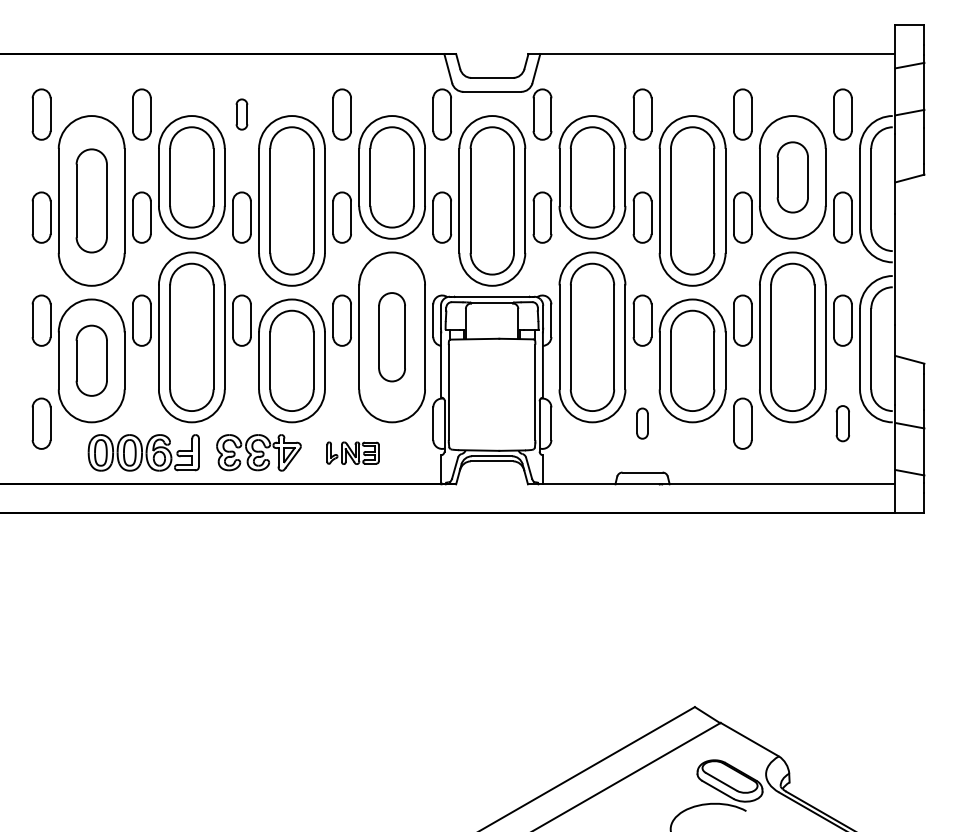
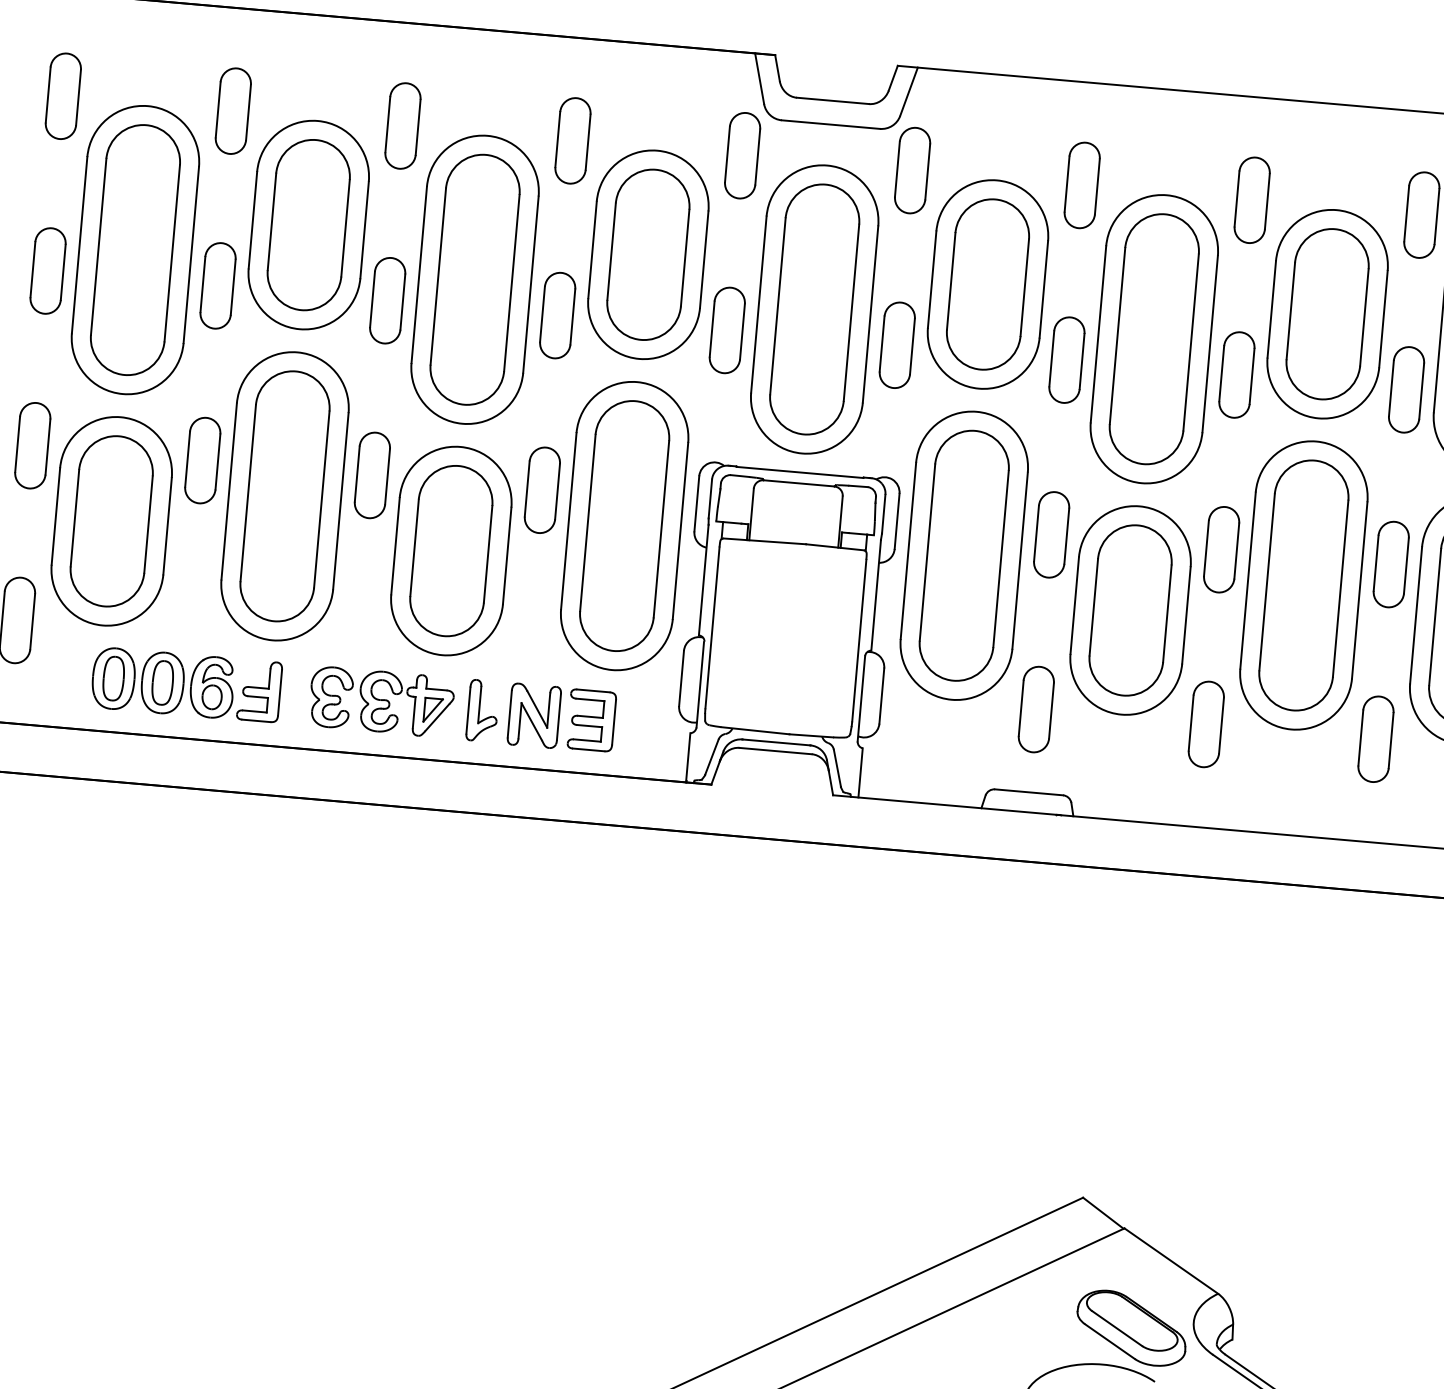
part: (241, 114) -> (402, 125), size x1.67
part: (792, 177) -> (1327, 314), size x1.43
part: (91, 200) -> (135, 249), size x1.43
part: (391, 336) -> (623, 524), size x1.67
part: (91, 360) -> (111, 520), size x1.43
part: (642, 423) -> (1036, 709), size x1.67
part: (842, 423) -> (1375, 738), size x1.43
part: (352, 453) -> (540, 716), size x1.67

